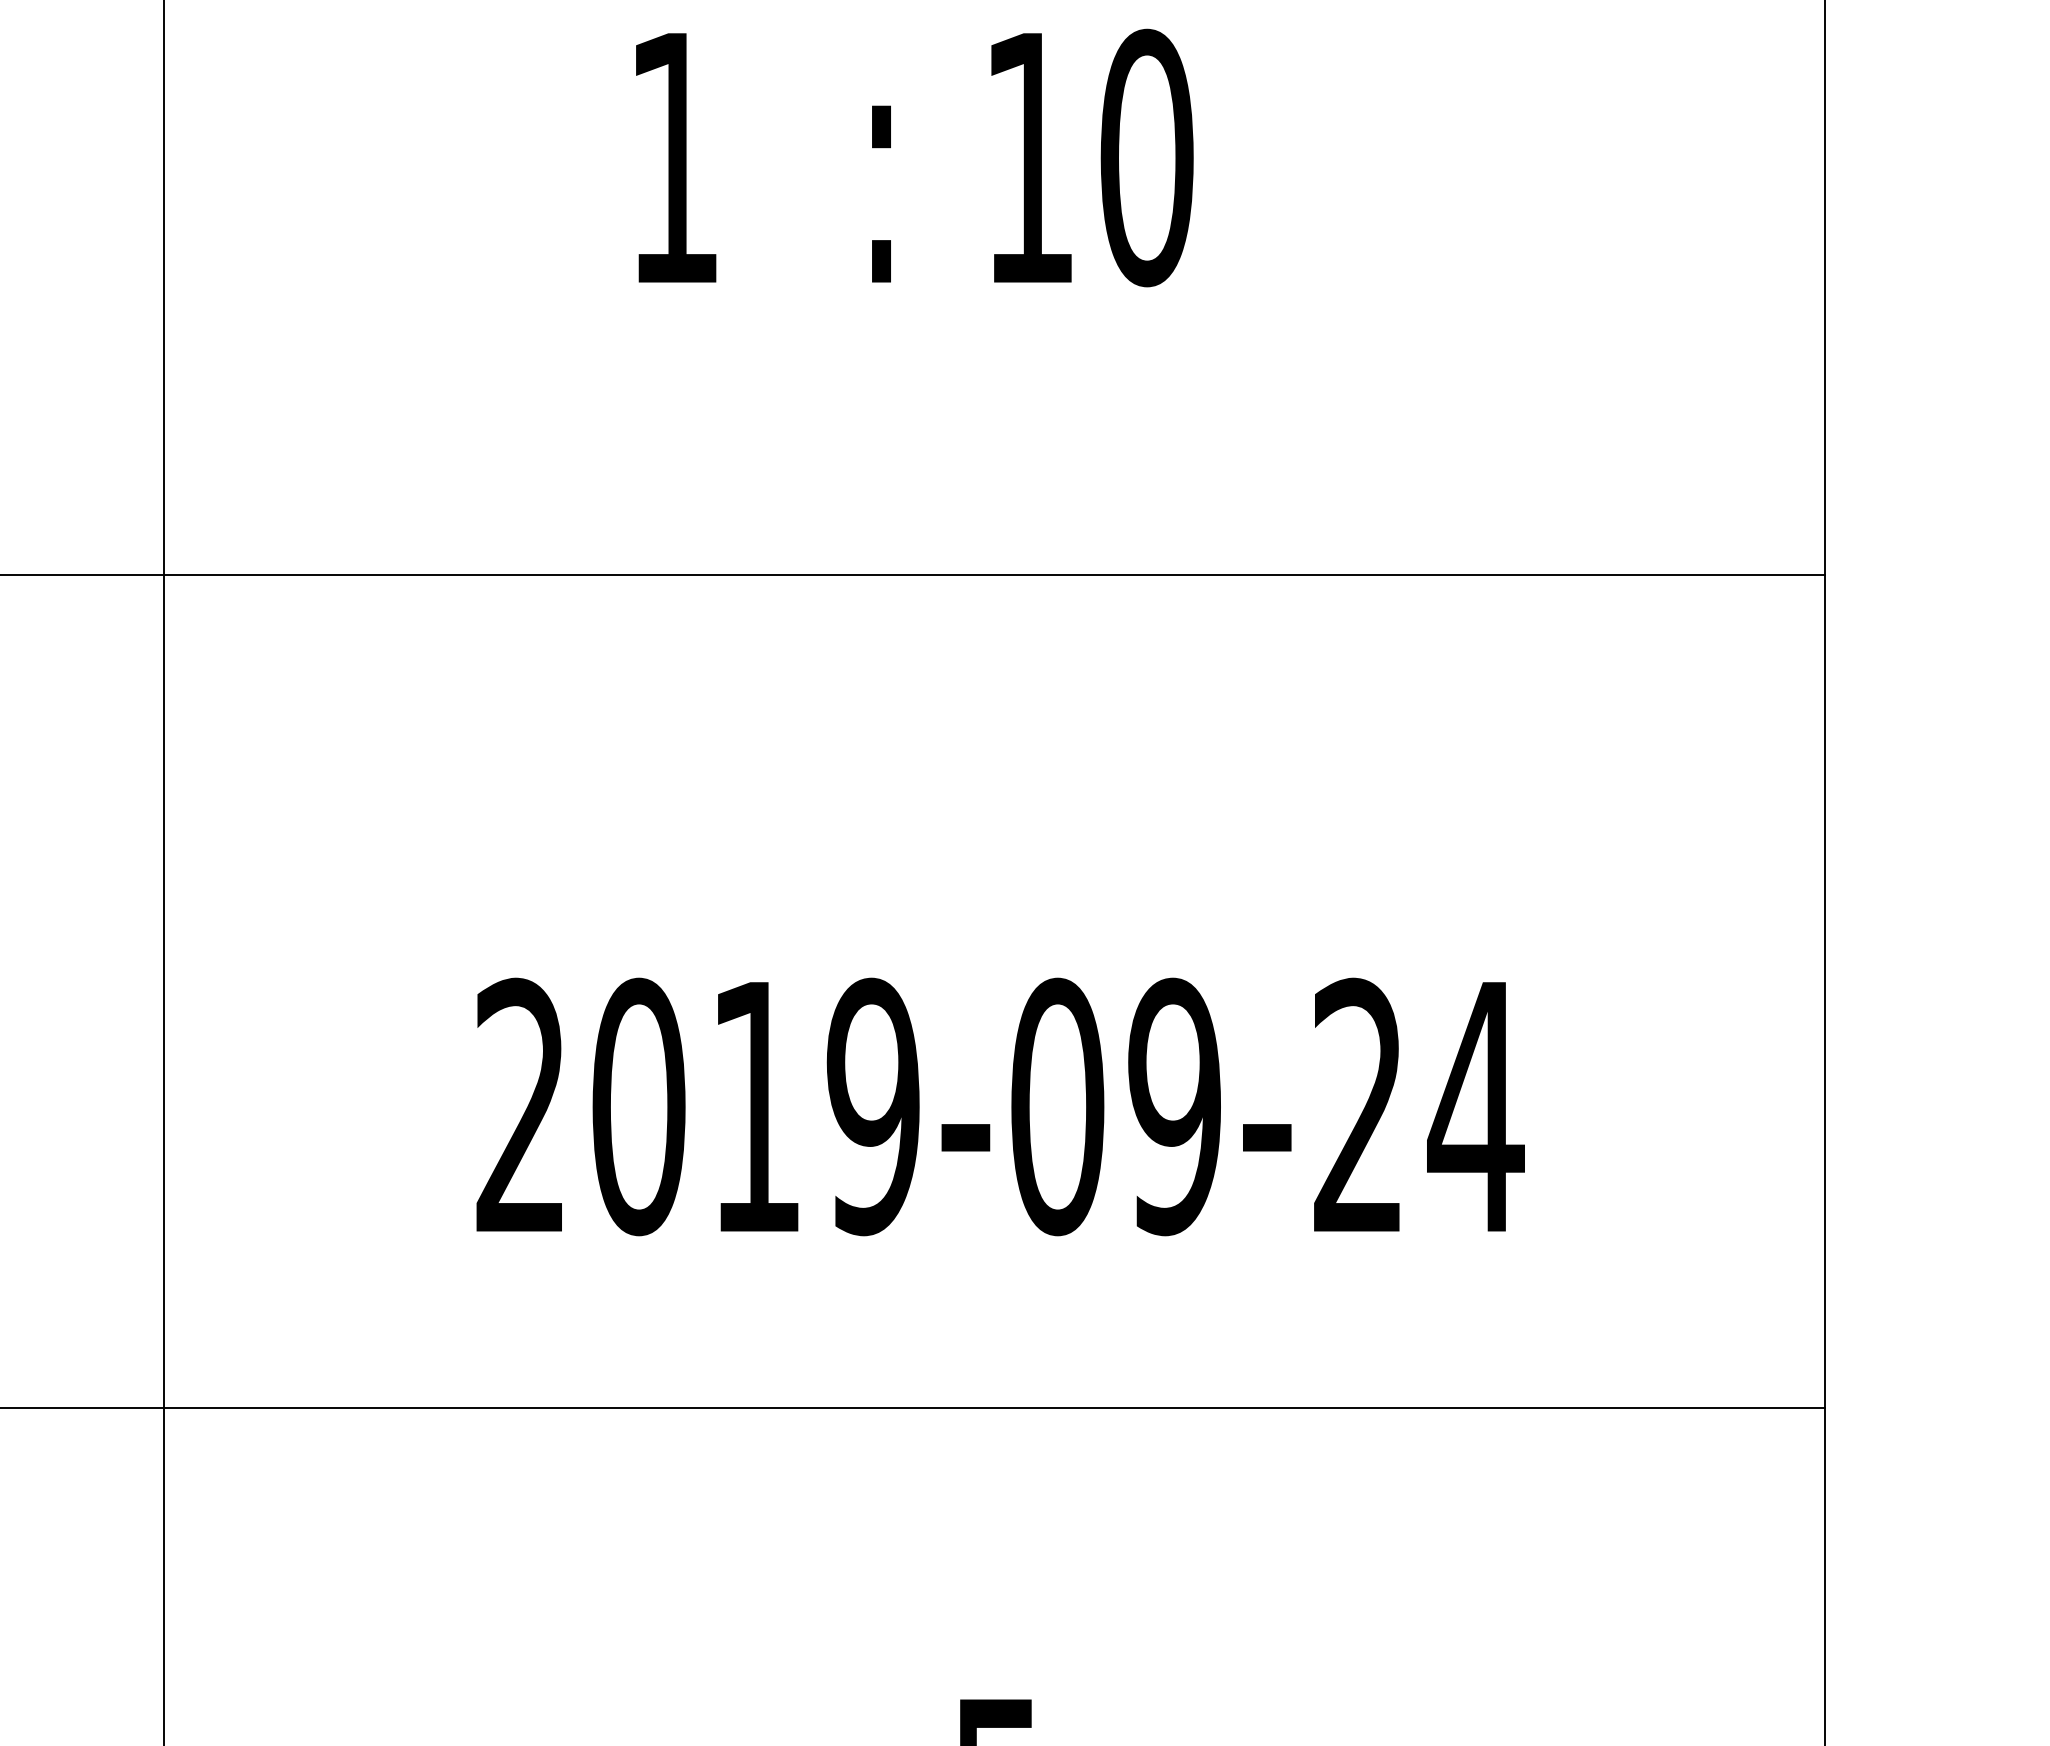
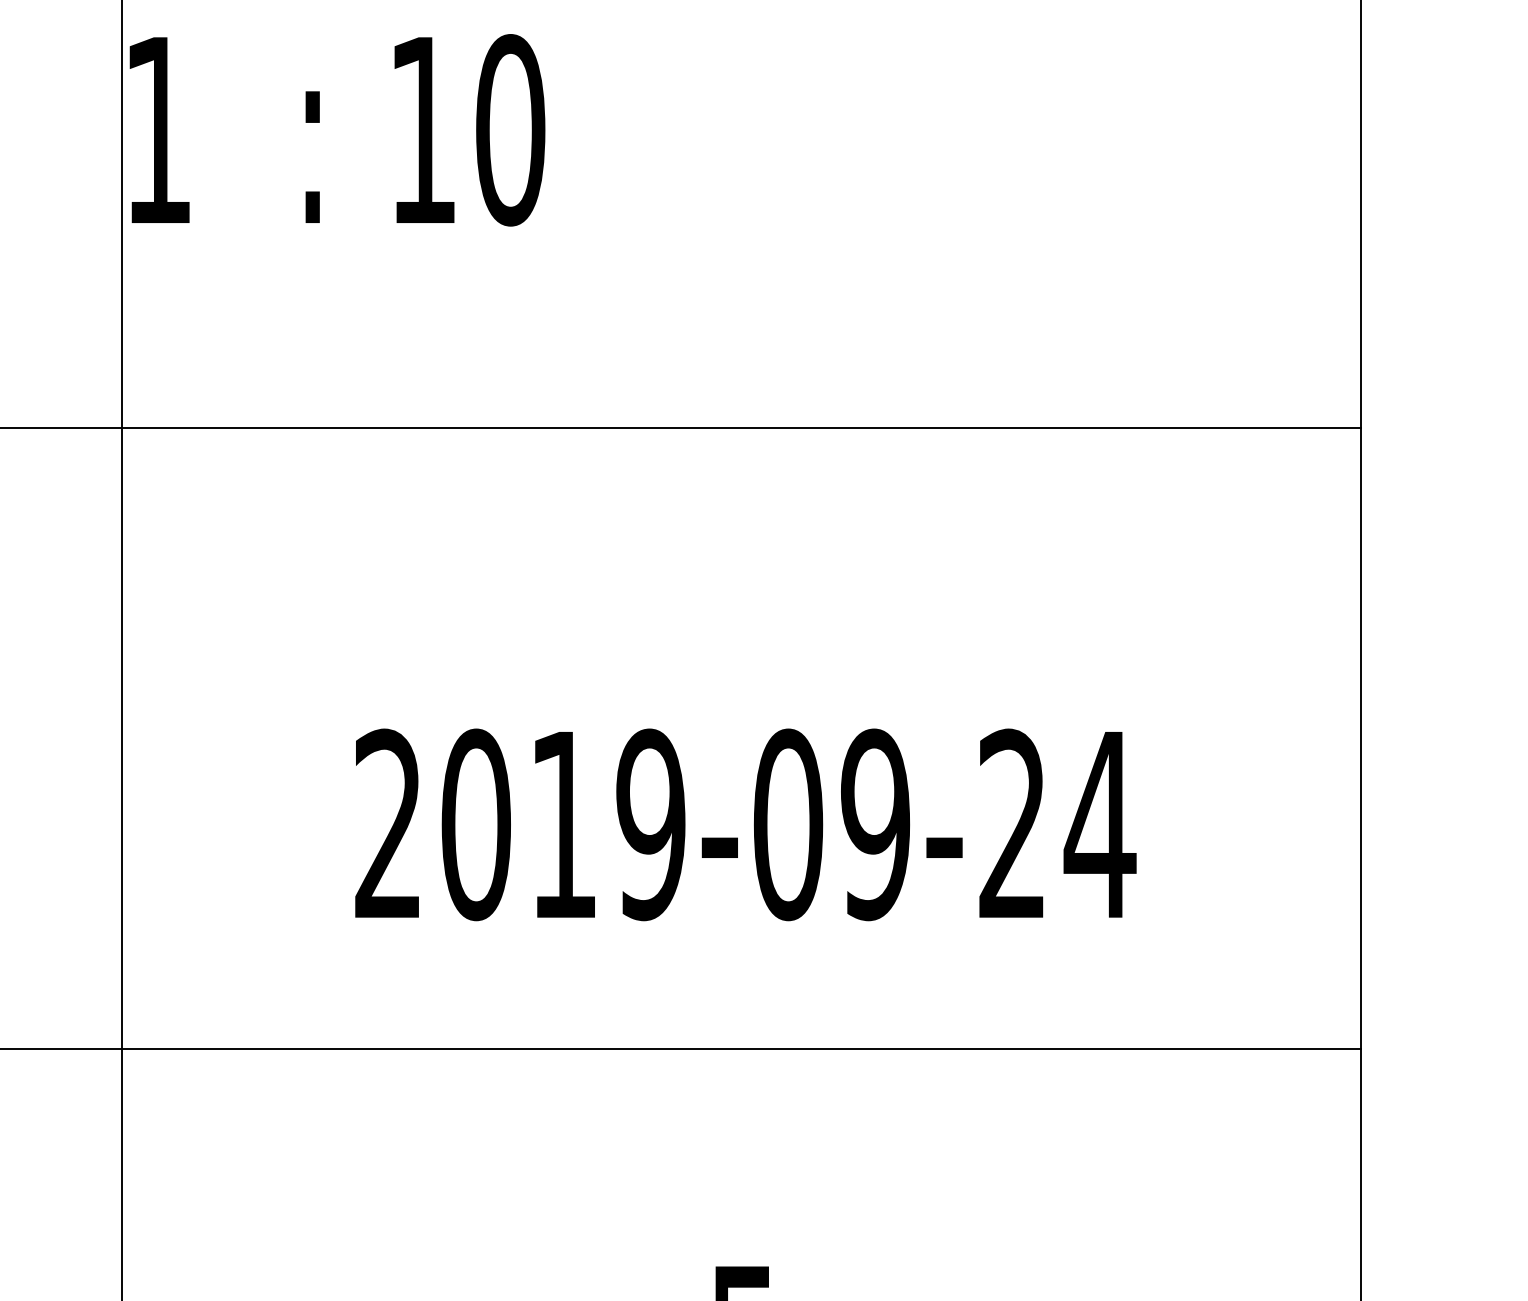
text: (914, 157) -> (337, 129), moved

